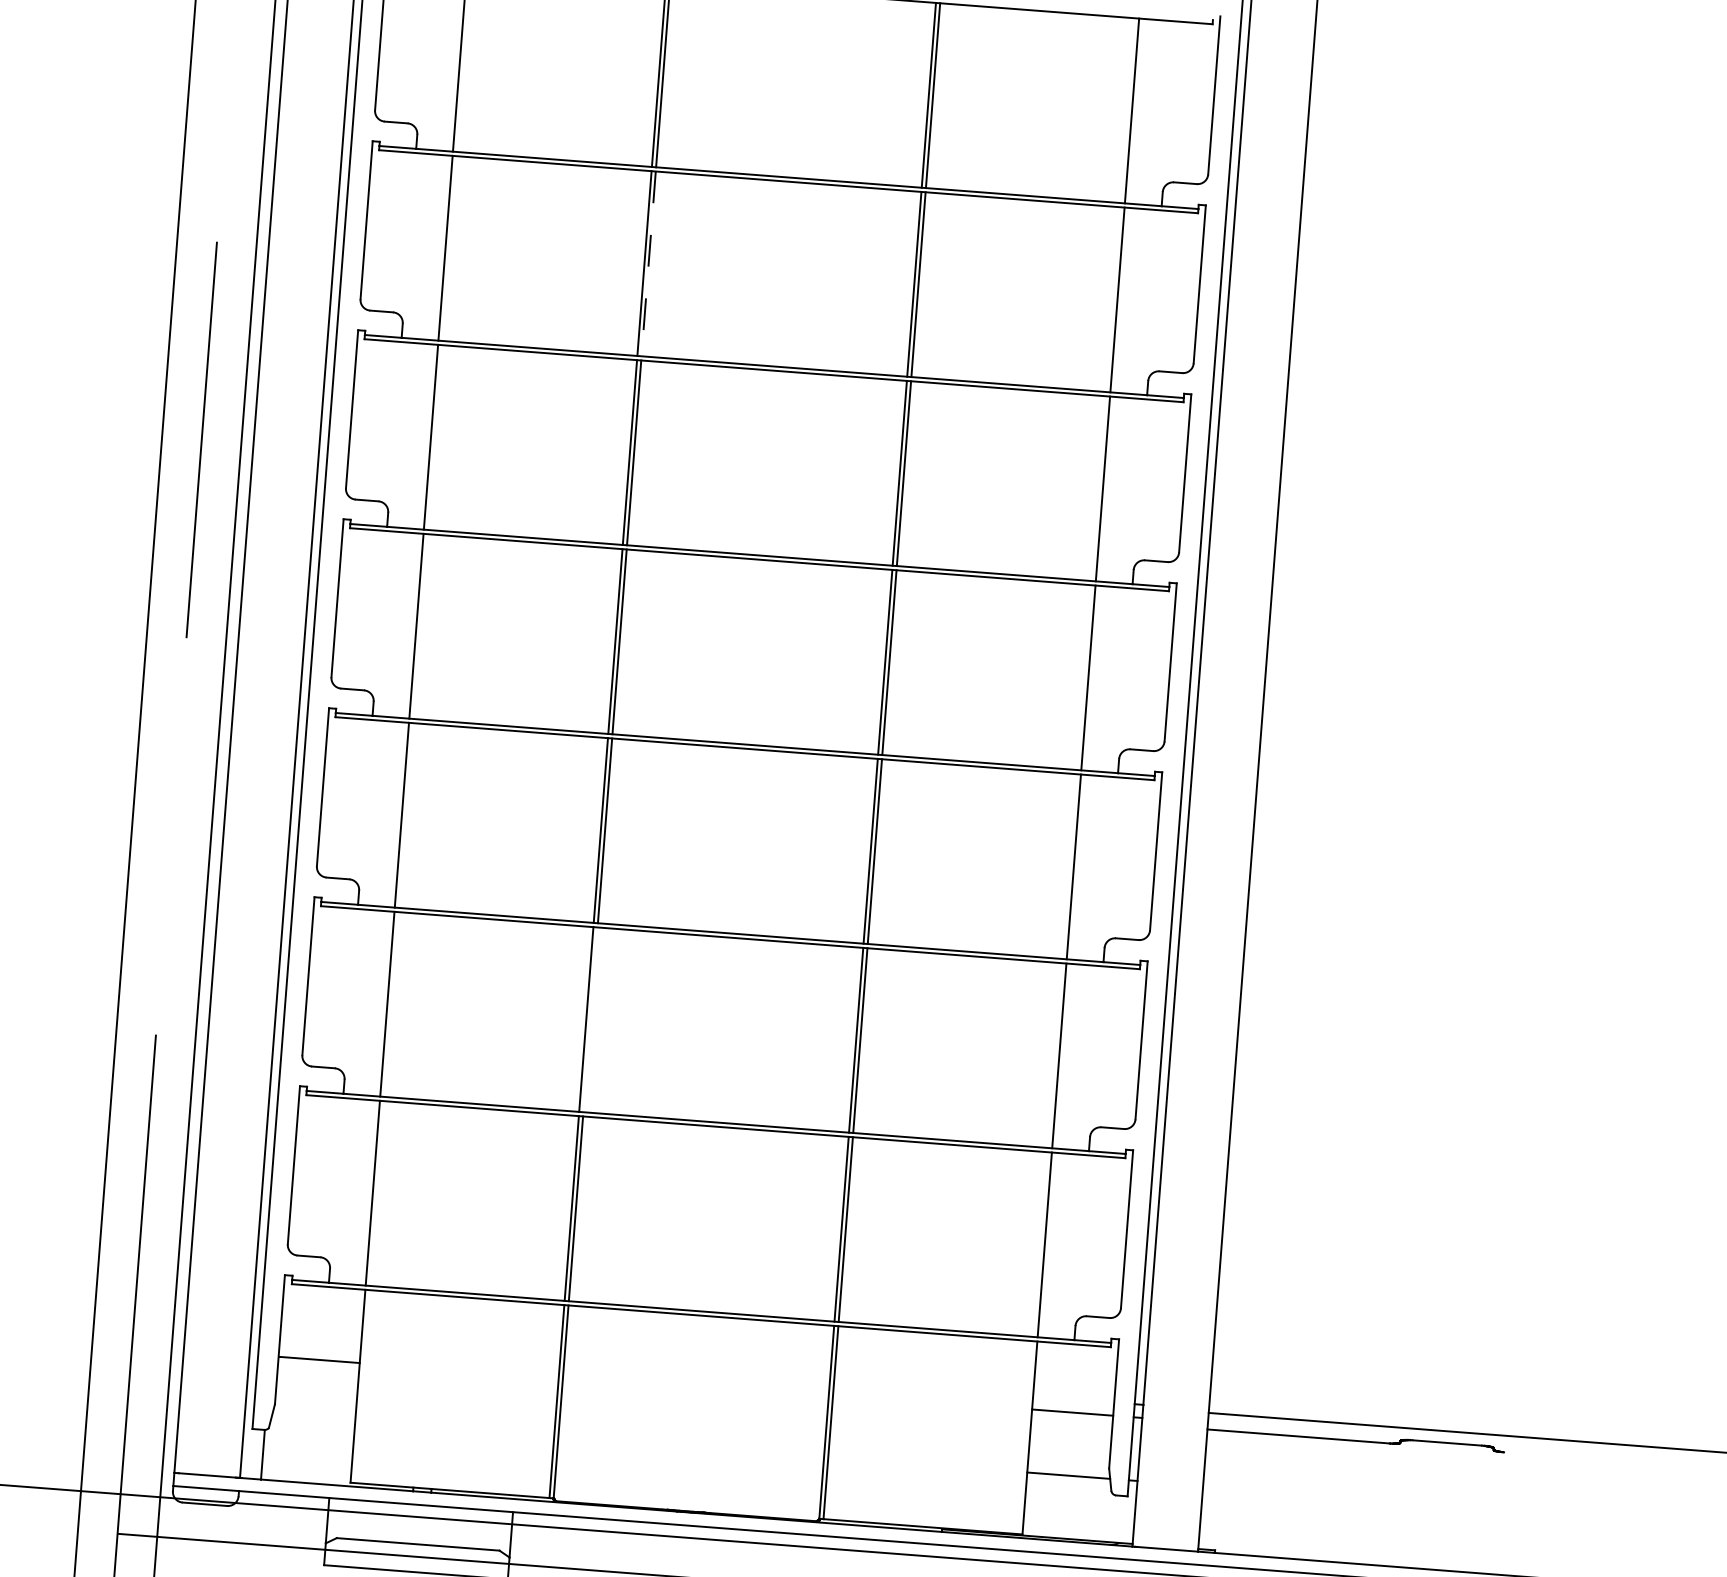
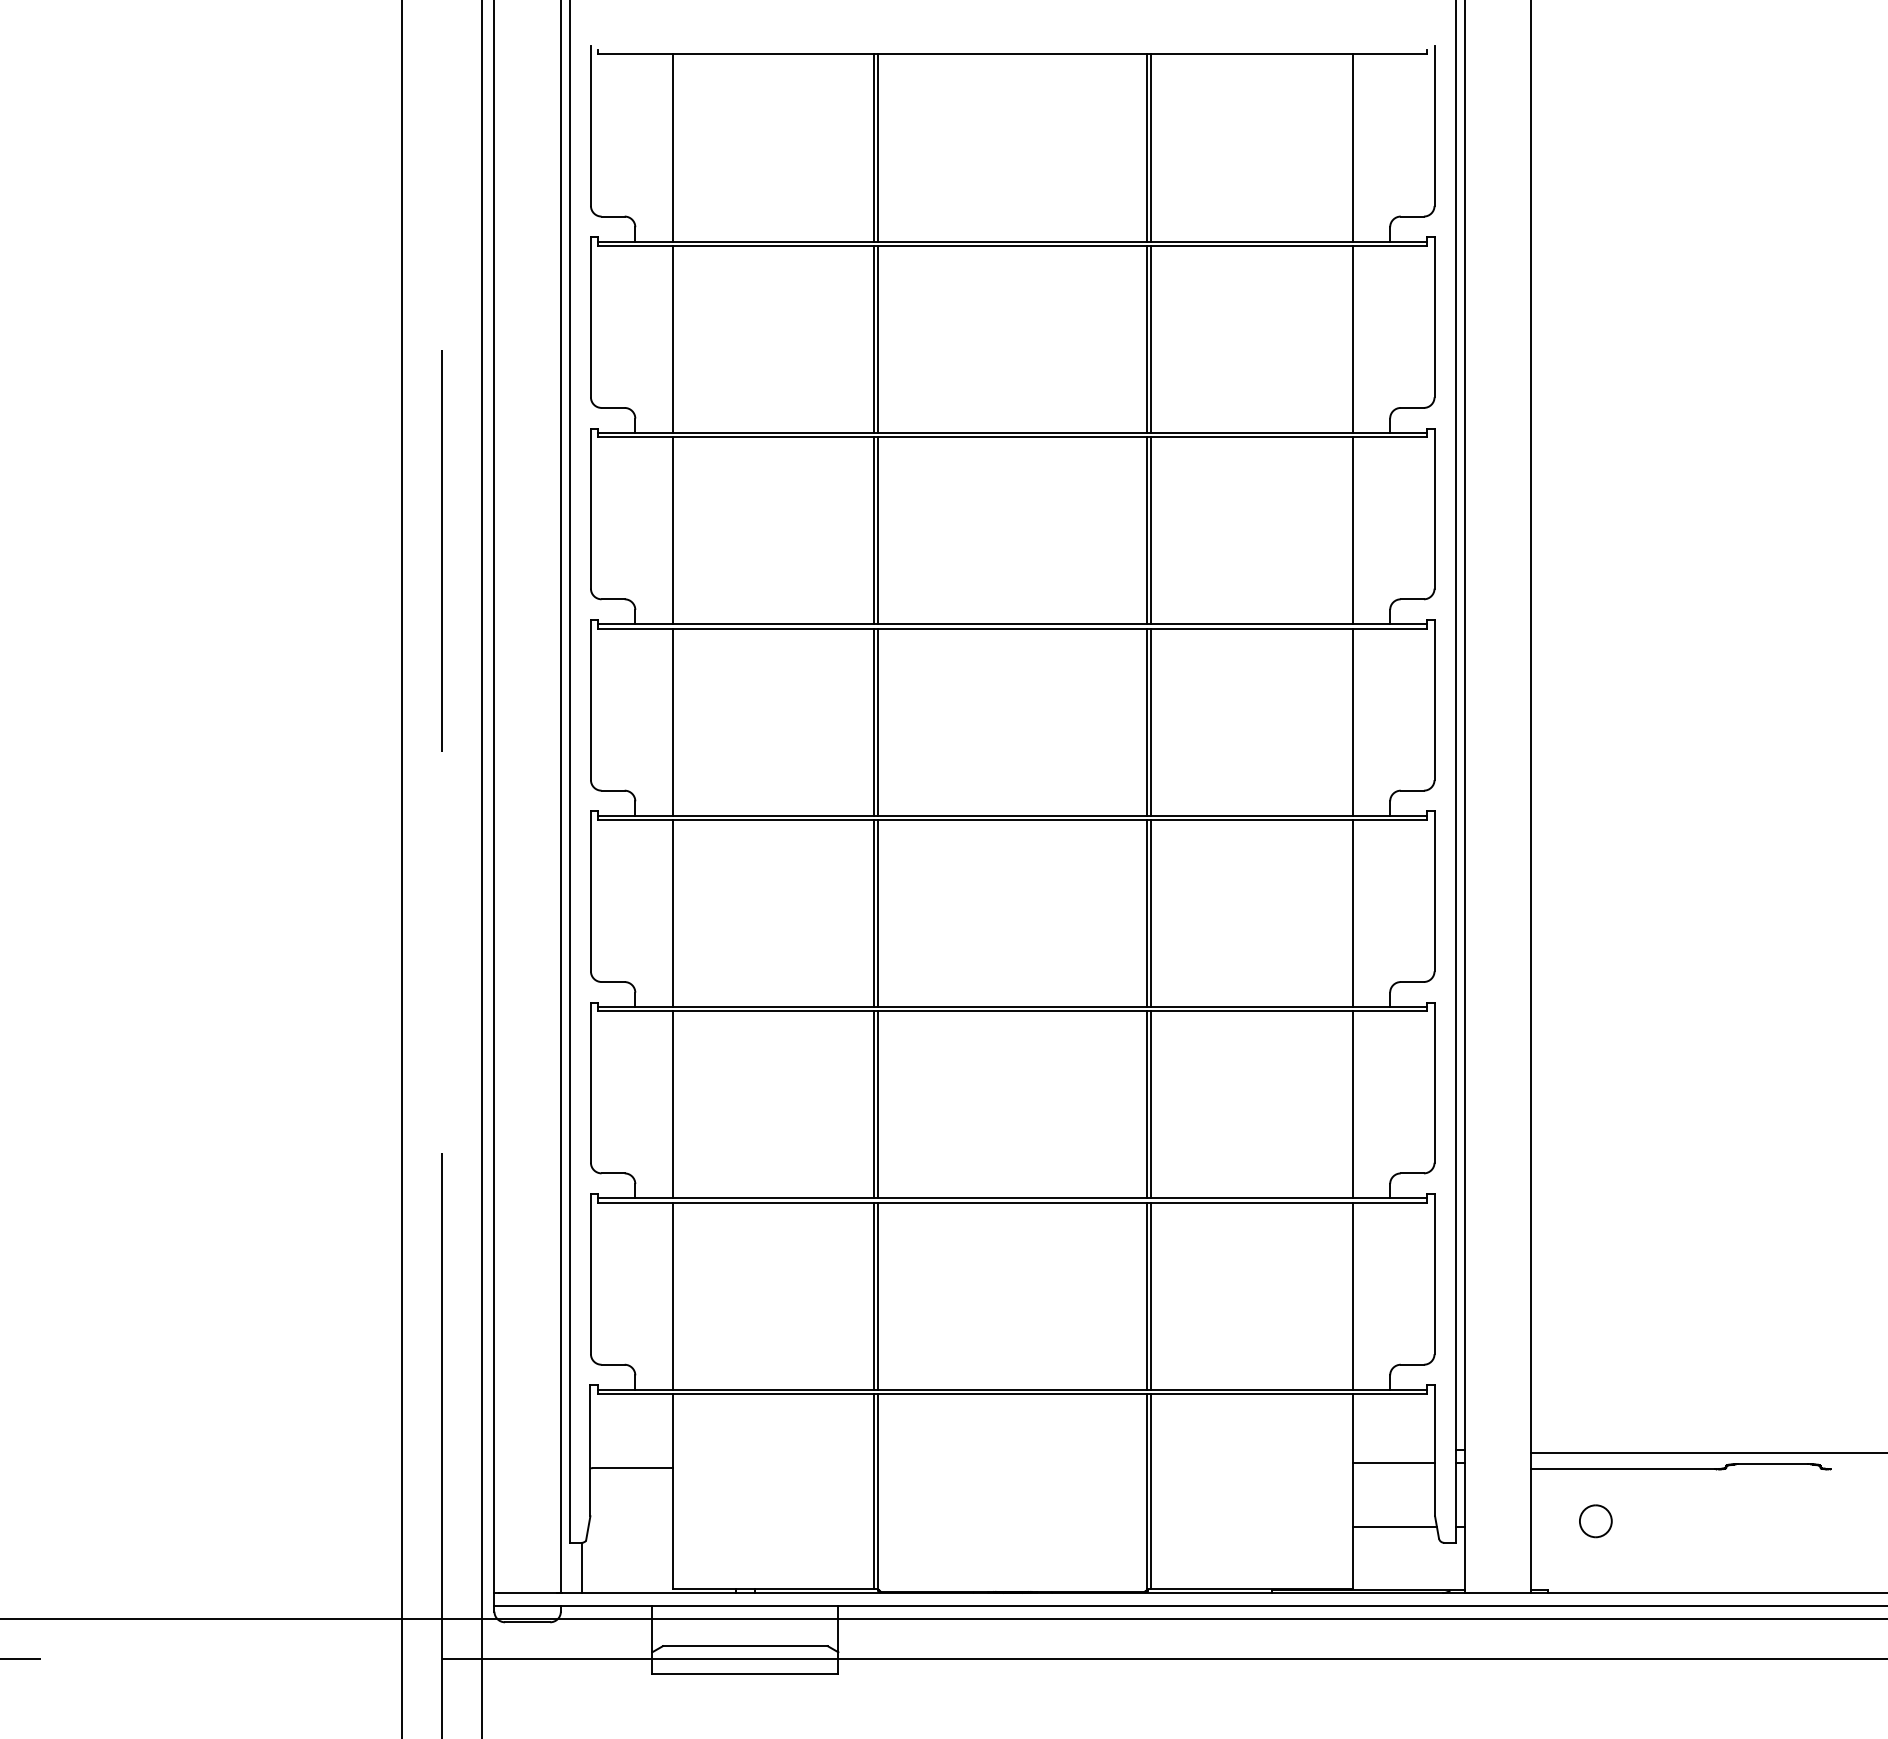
line: (648, 264) -> (878, 339), dashed -> solid
line: (590, 1019) -> (878, 1104), added
part: (1267, 1485) -> (1595, 1521), added

